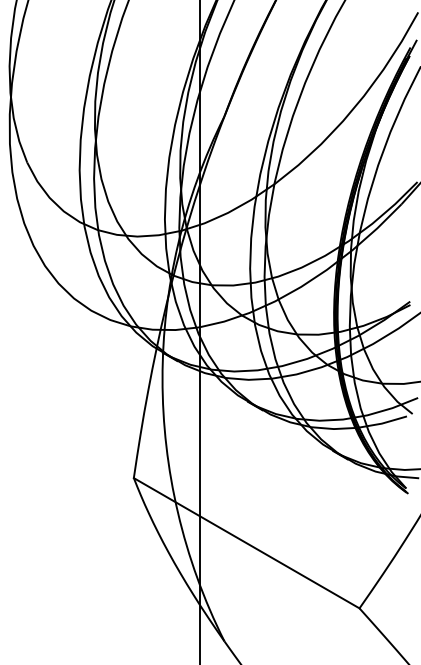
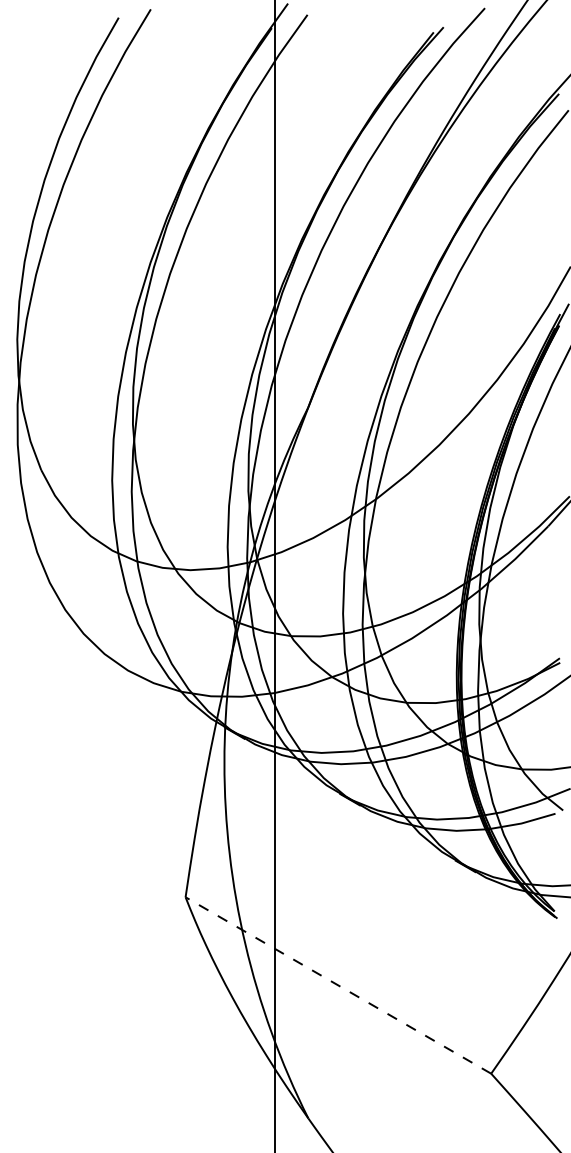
line: (246, 543) -> (337, 985), solid -> dashed

